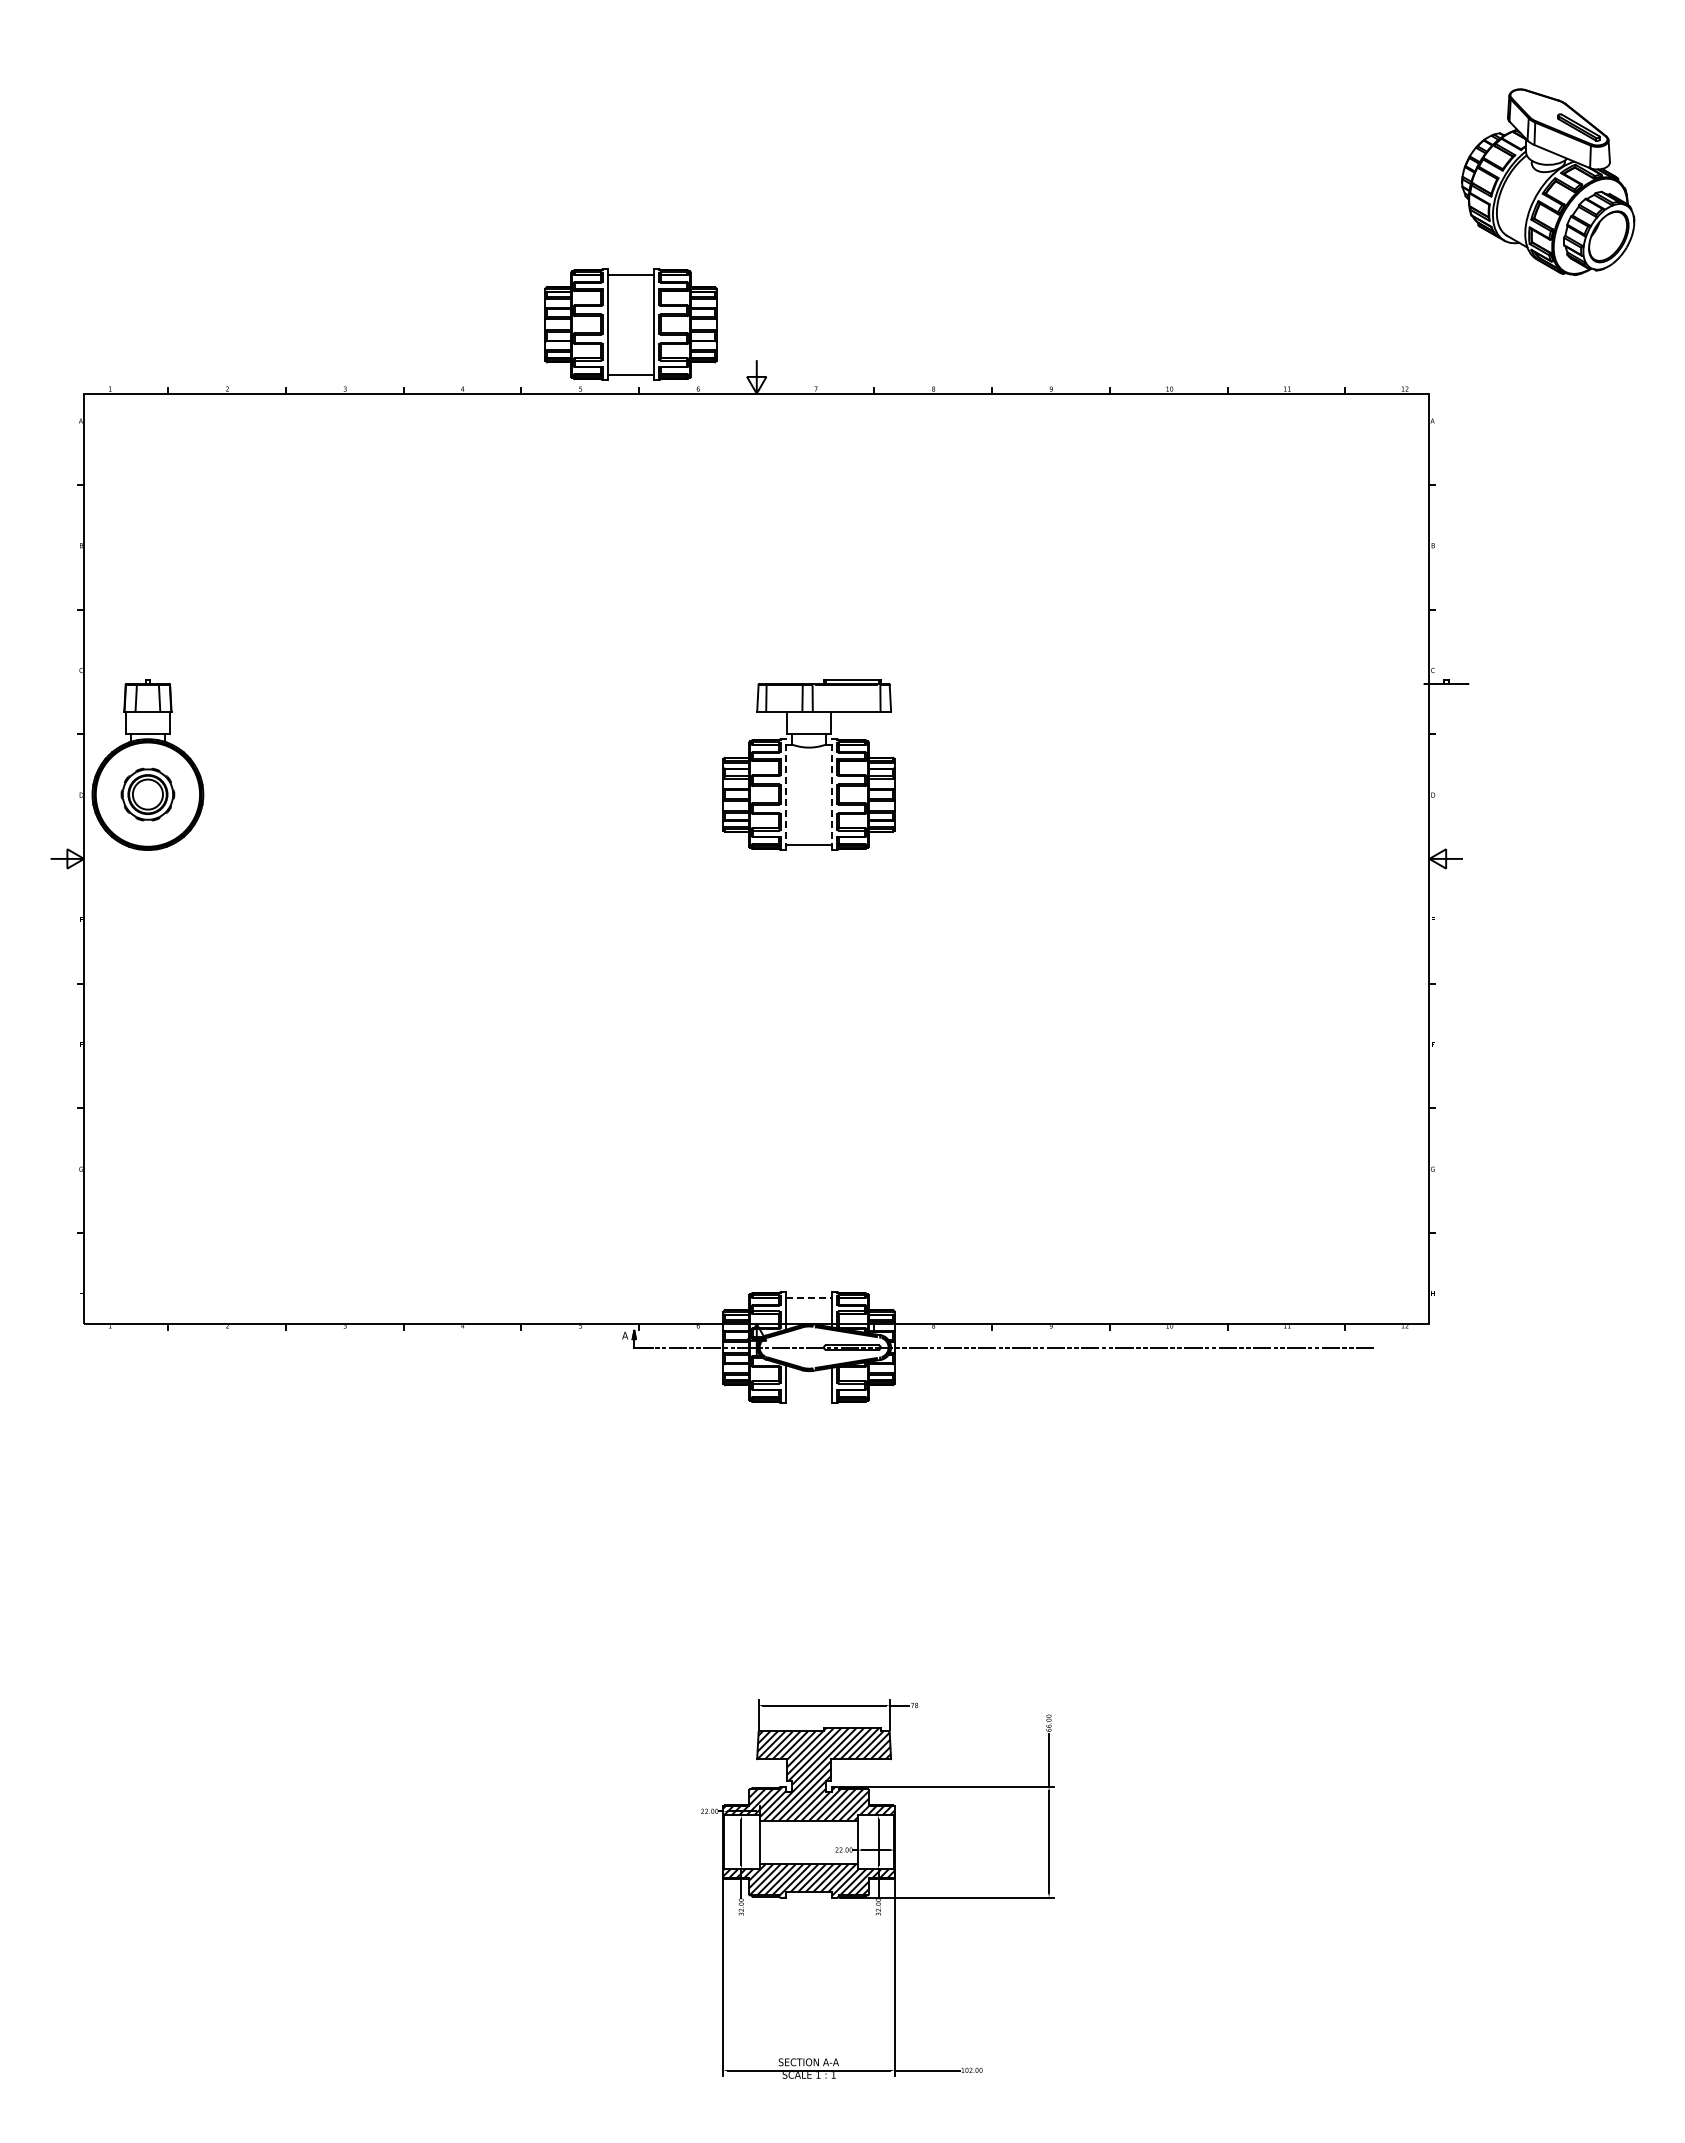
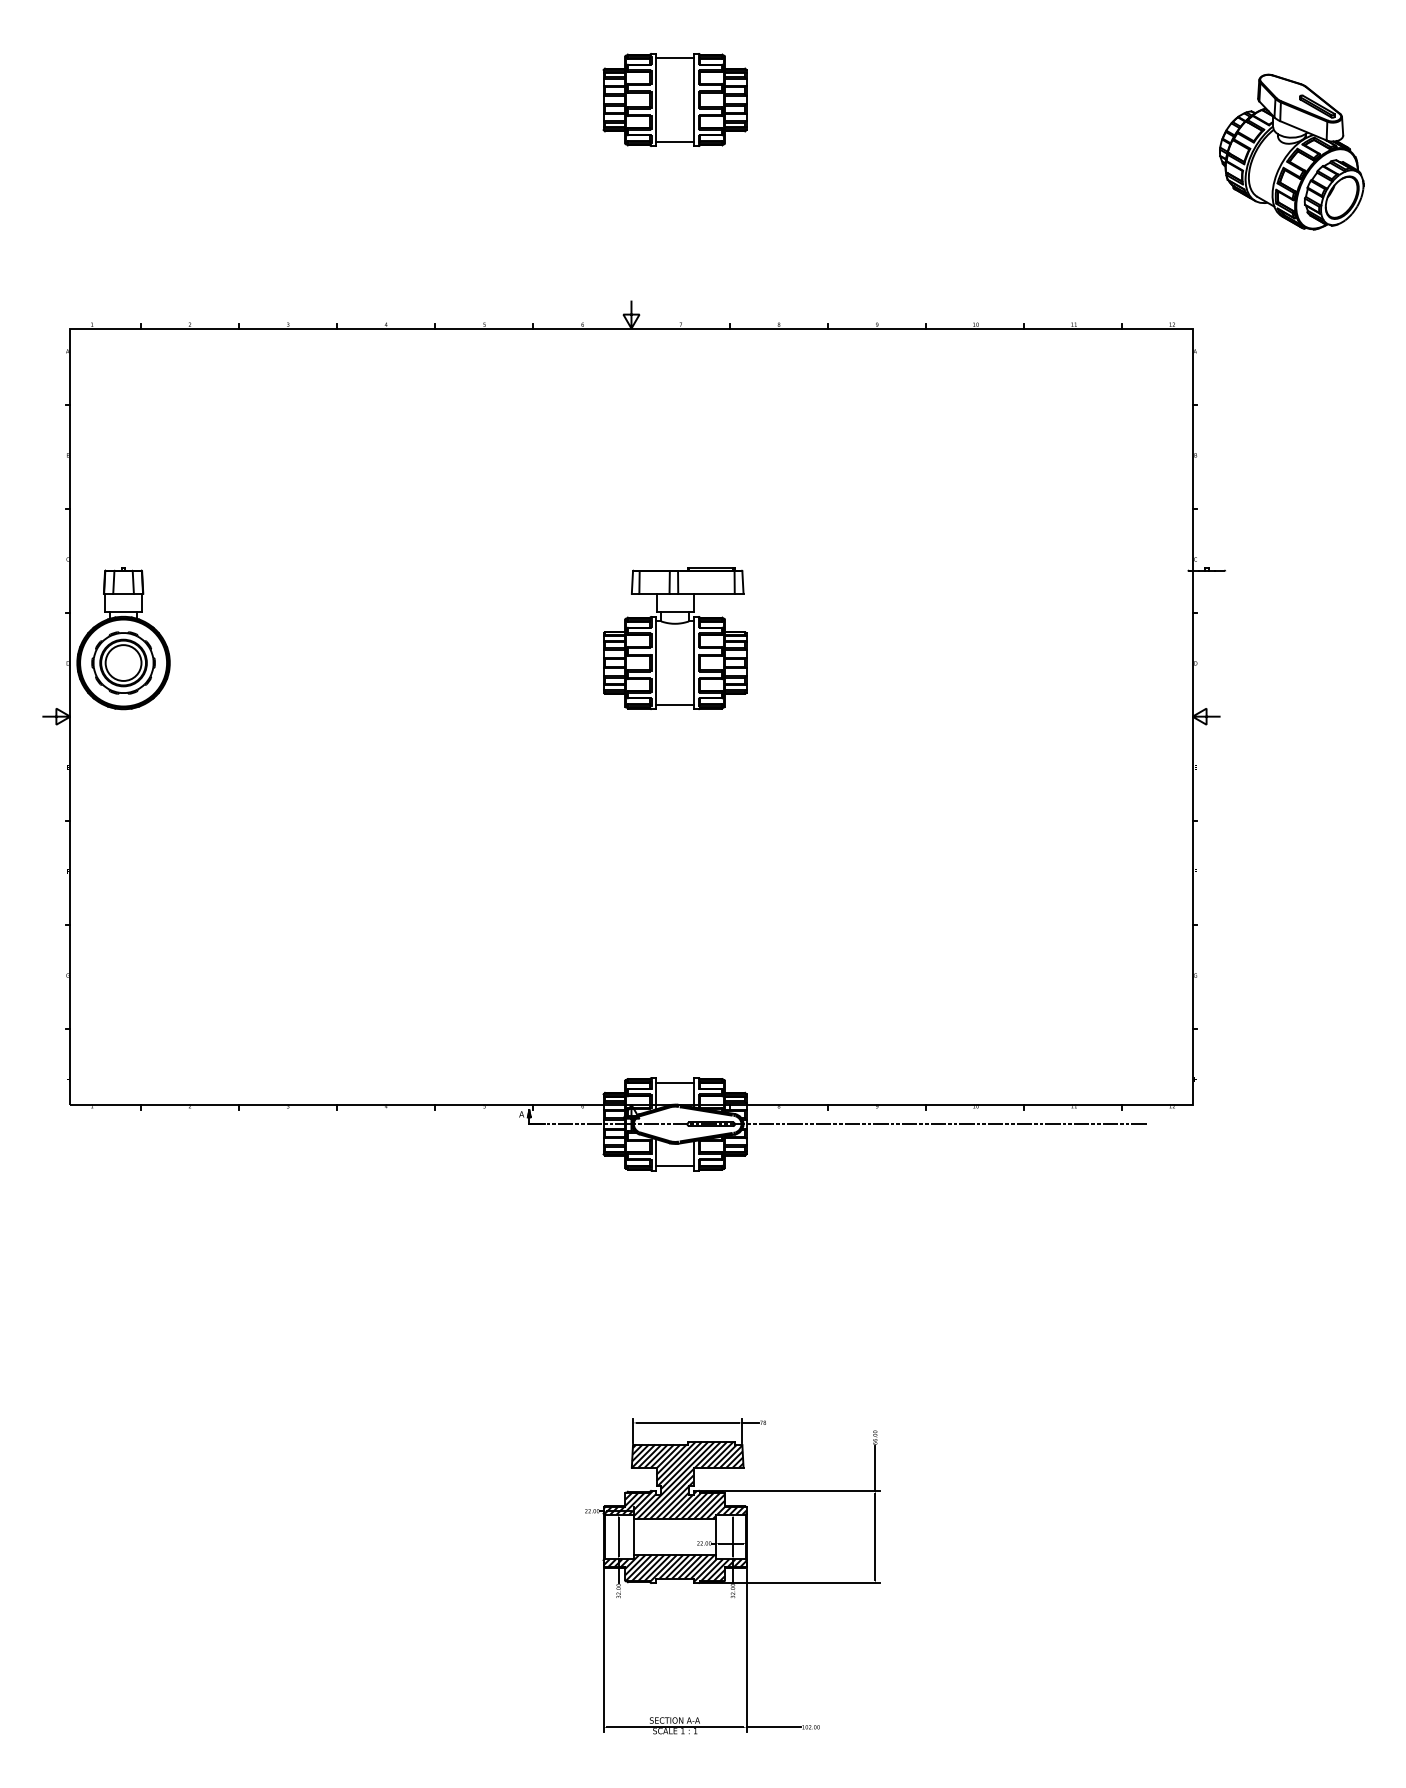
part: (630, 324) -> (674, 99), moved
part: (147, 794) -> (123, 662), size x1.43
line: (786, 794) -> (656, 662), dashed -> solid
line: (831, 794) -> (693, 662), dashed -> solid
line: (809, 1297) -> (675, 1082), dashed -> solid
line: (808, 1397) -> (674, 1165), added

